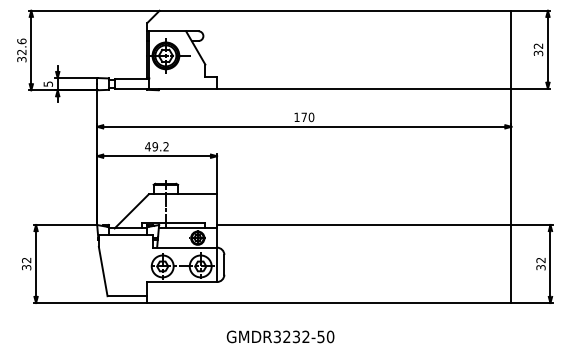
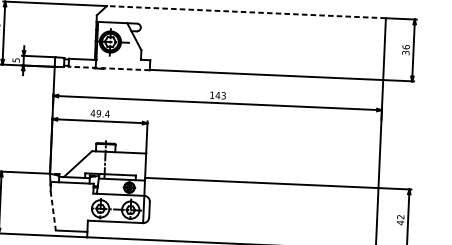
line: (335, 10) -> (246, 11), solid -> dashed
text: (538, 45) -> (406, 46), 32 -> 36
line: (165, 89) -> (108, 68), solid -> dashed
text: (307, 117) -> (220, 95), 170 -> 143
text: (166, 146) -> (107, 113), 49.2 -> 49.4
text: (540, 267) -> (400, 222), 32 -> 42
line: (103, 271) -> (53, 210), solid -> dashed

